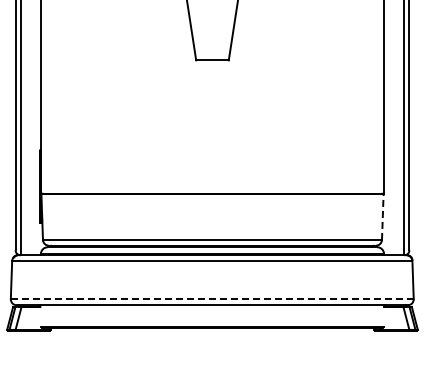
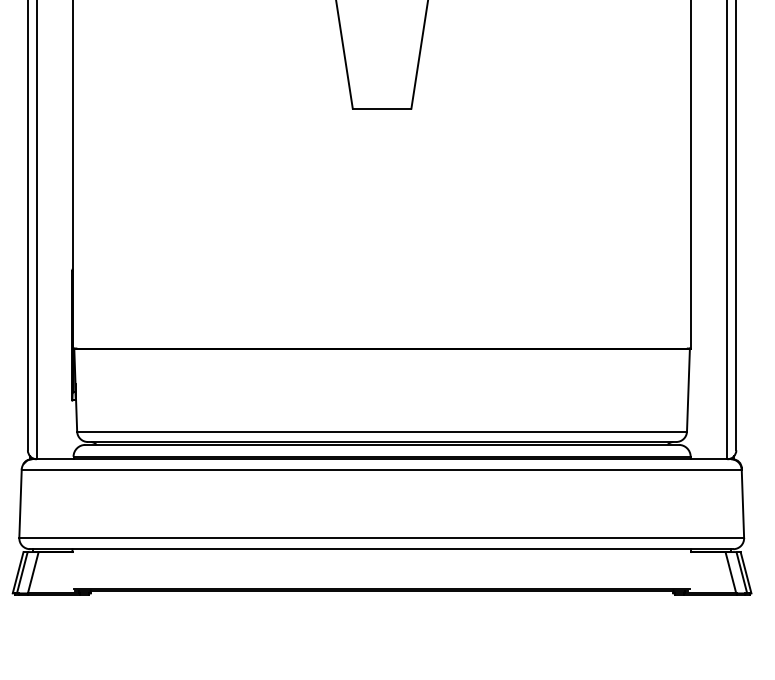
line: (382, 216) -> (687, 389), dashed -> solid
line: (212, 299) -> (382, 538), dashed -> solid

